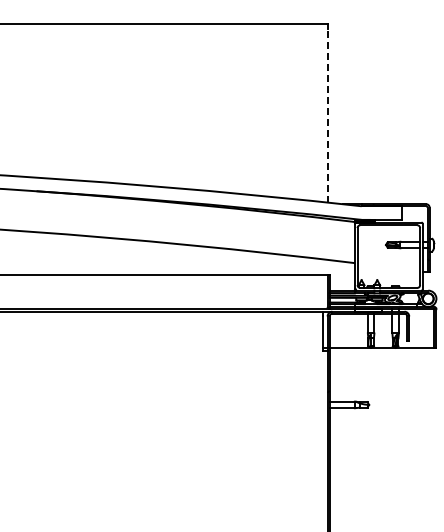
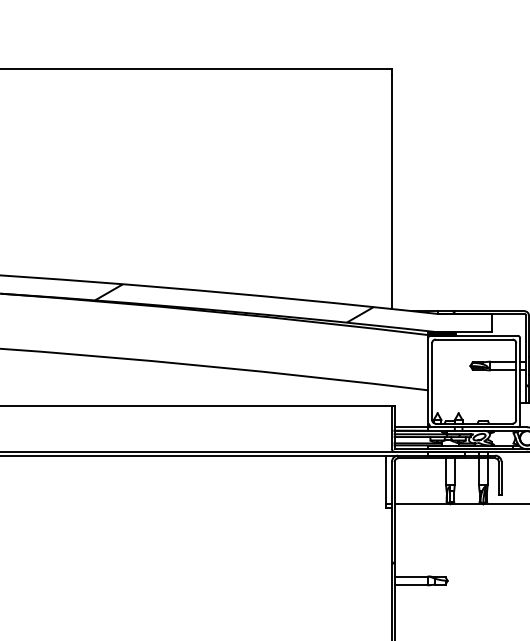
line: (327, 115) -> (391, 191), dashed -> solid
hatch: (210, 198) -> (234, 303), added

